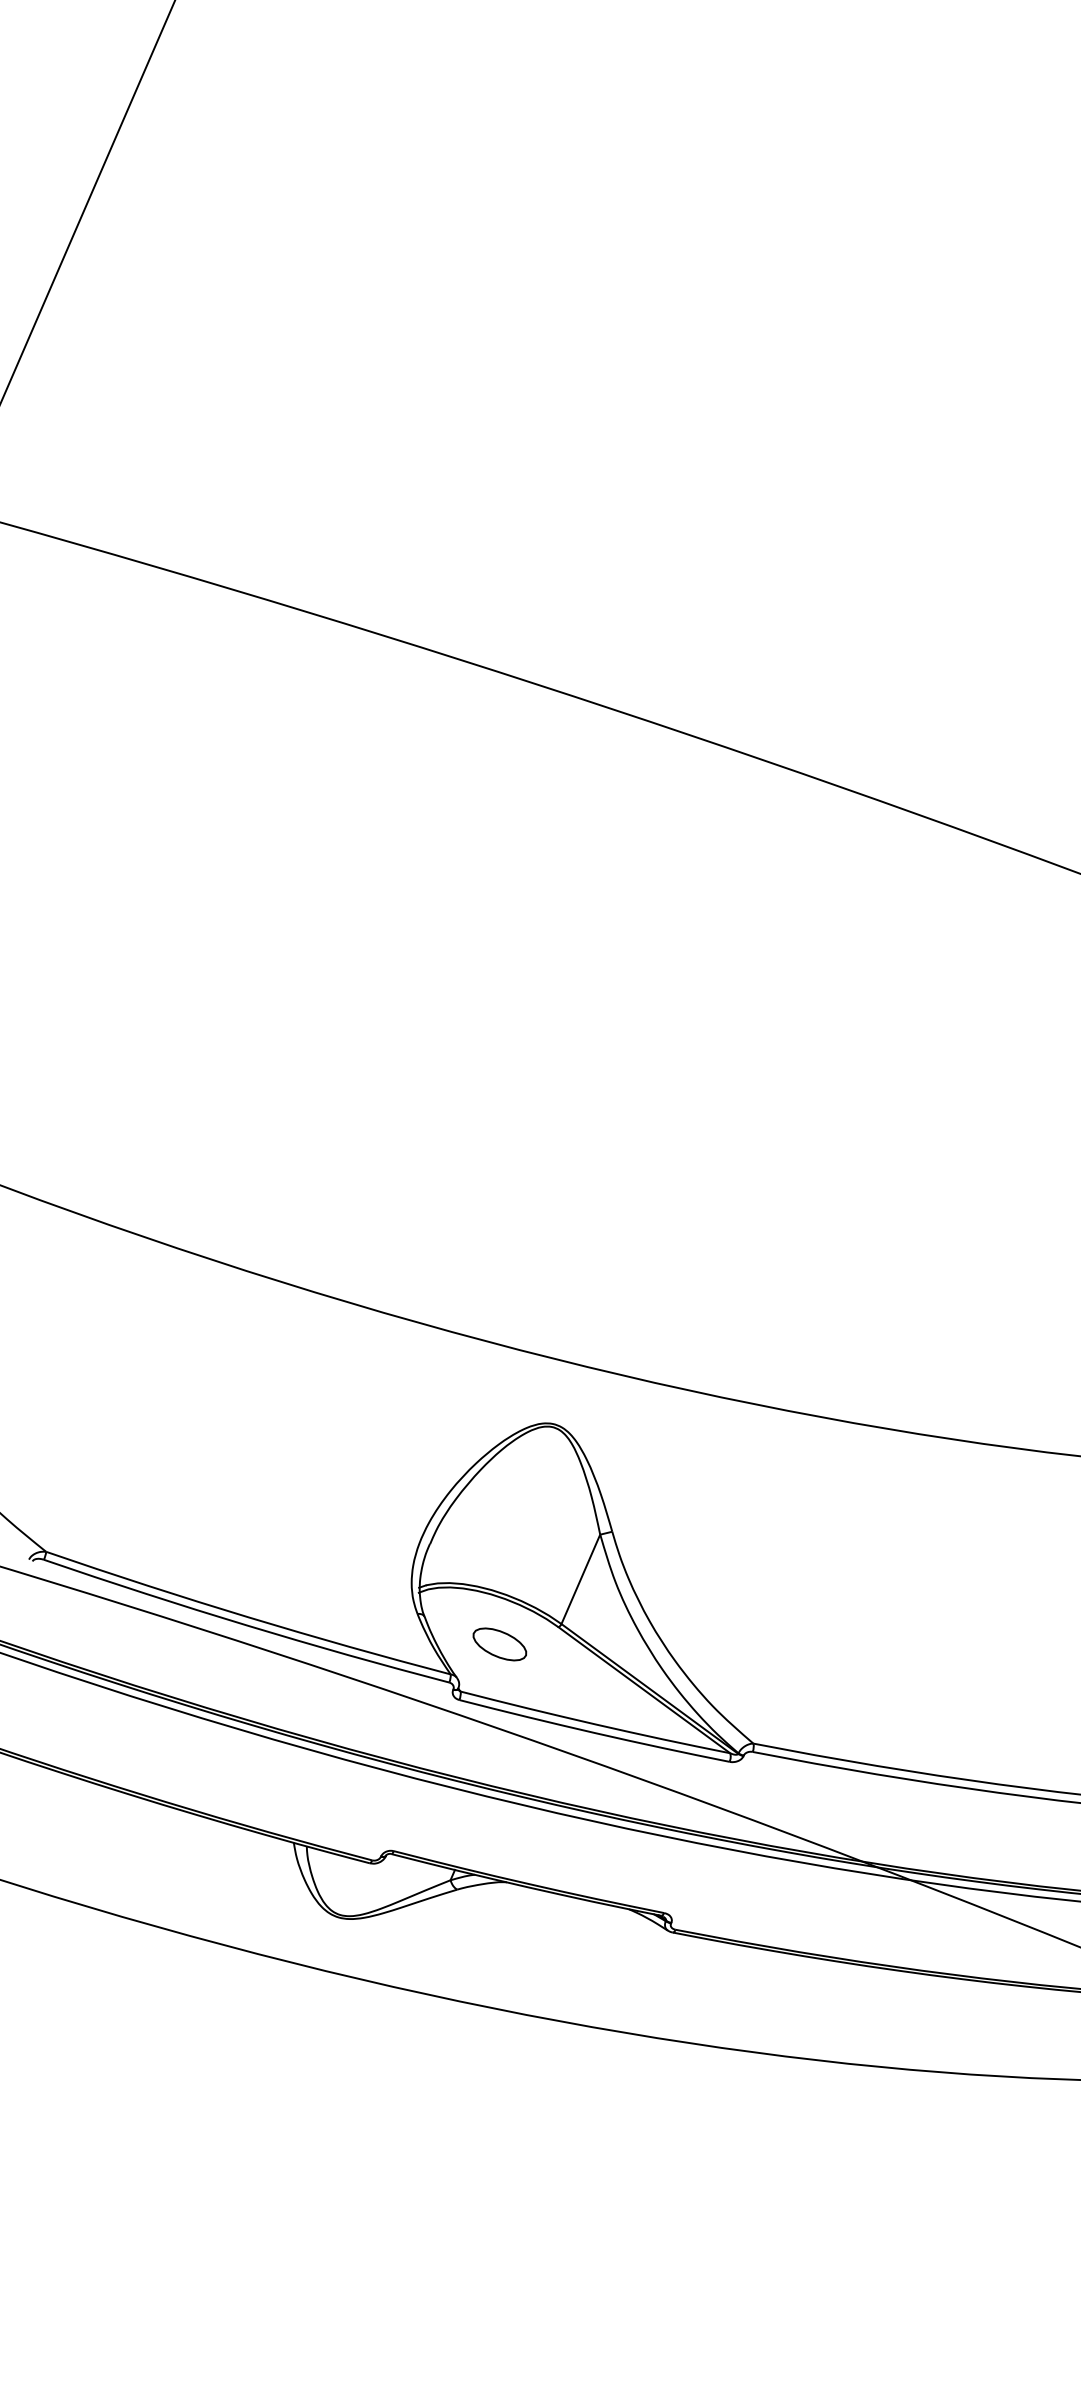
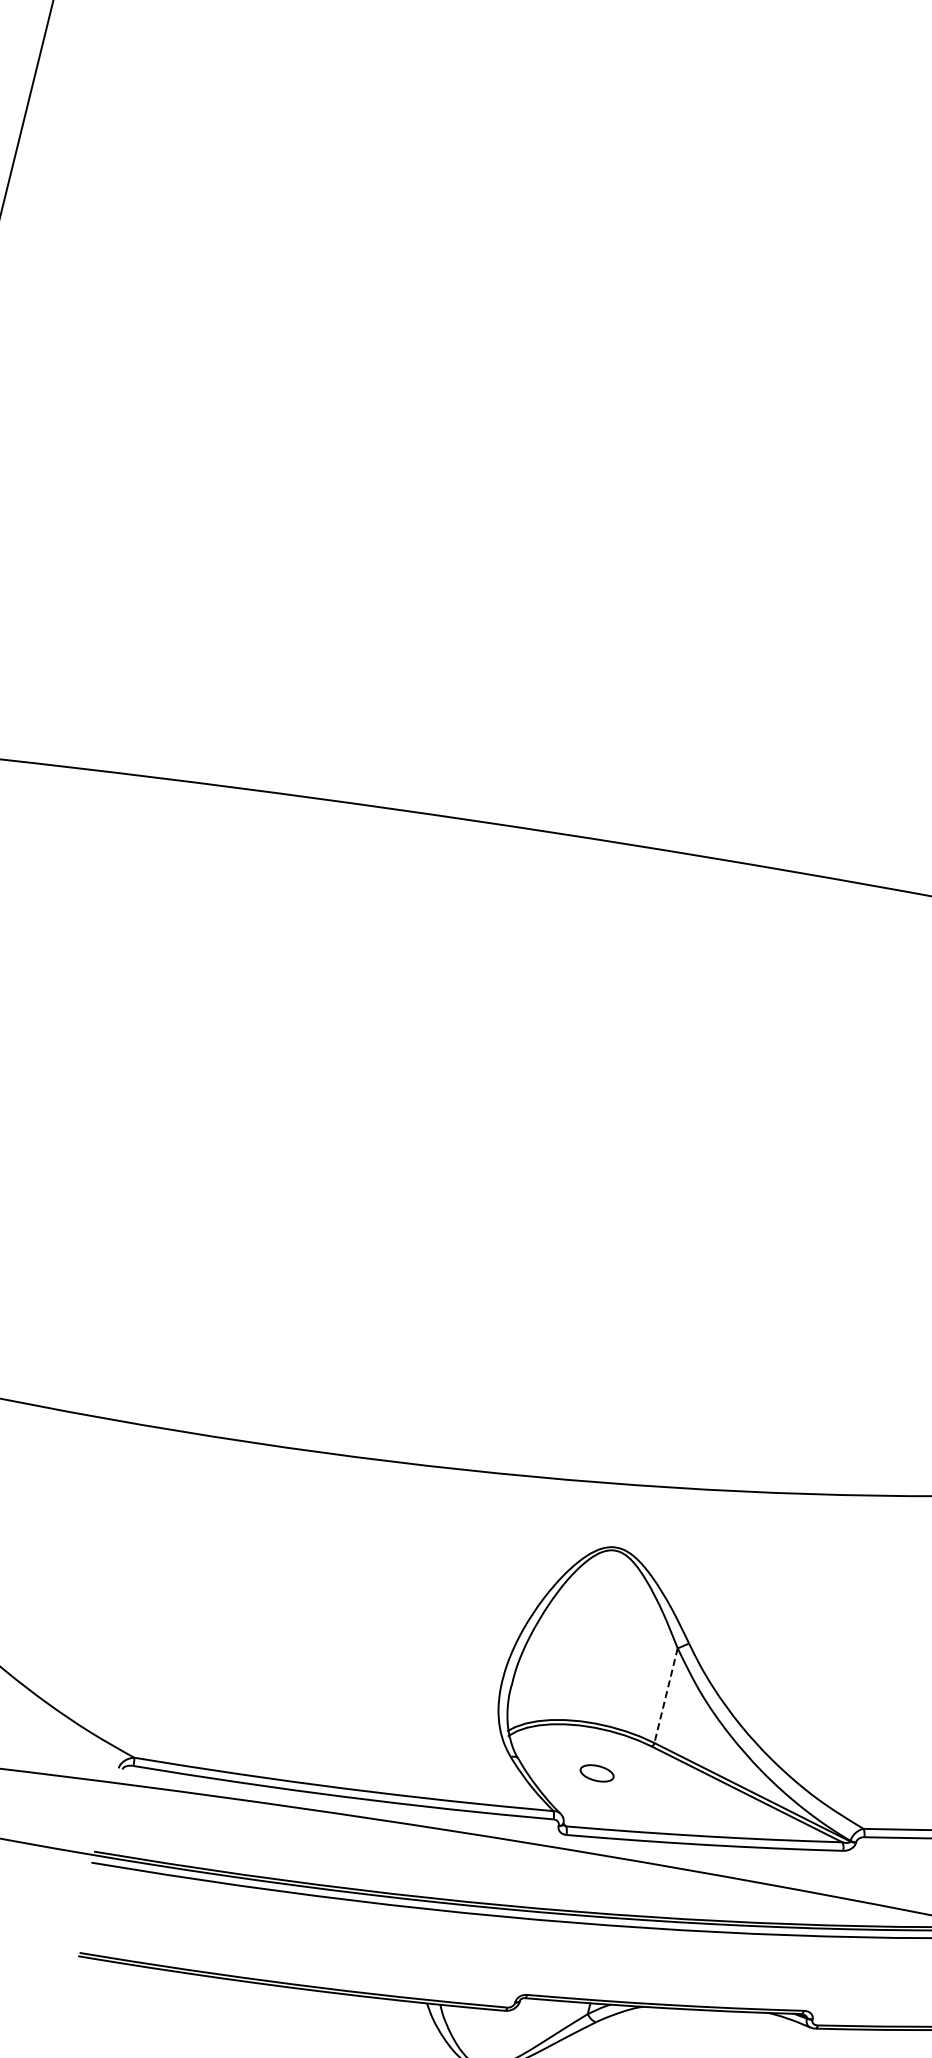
line: (580, 1579) -> (665, 1695), solid -> dashed
part: (499, 1644) -> (596, 1773), size x0.6

